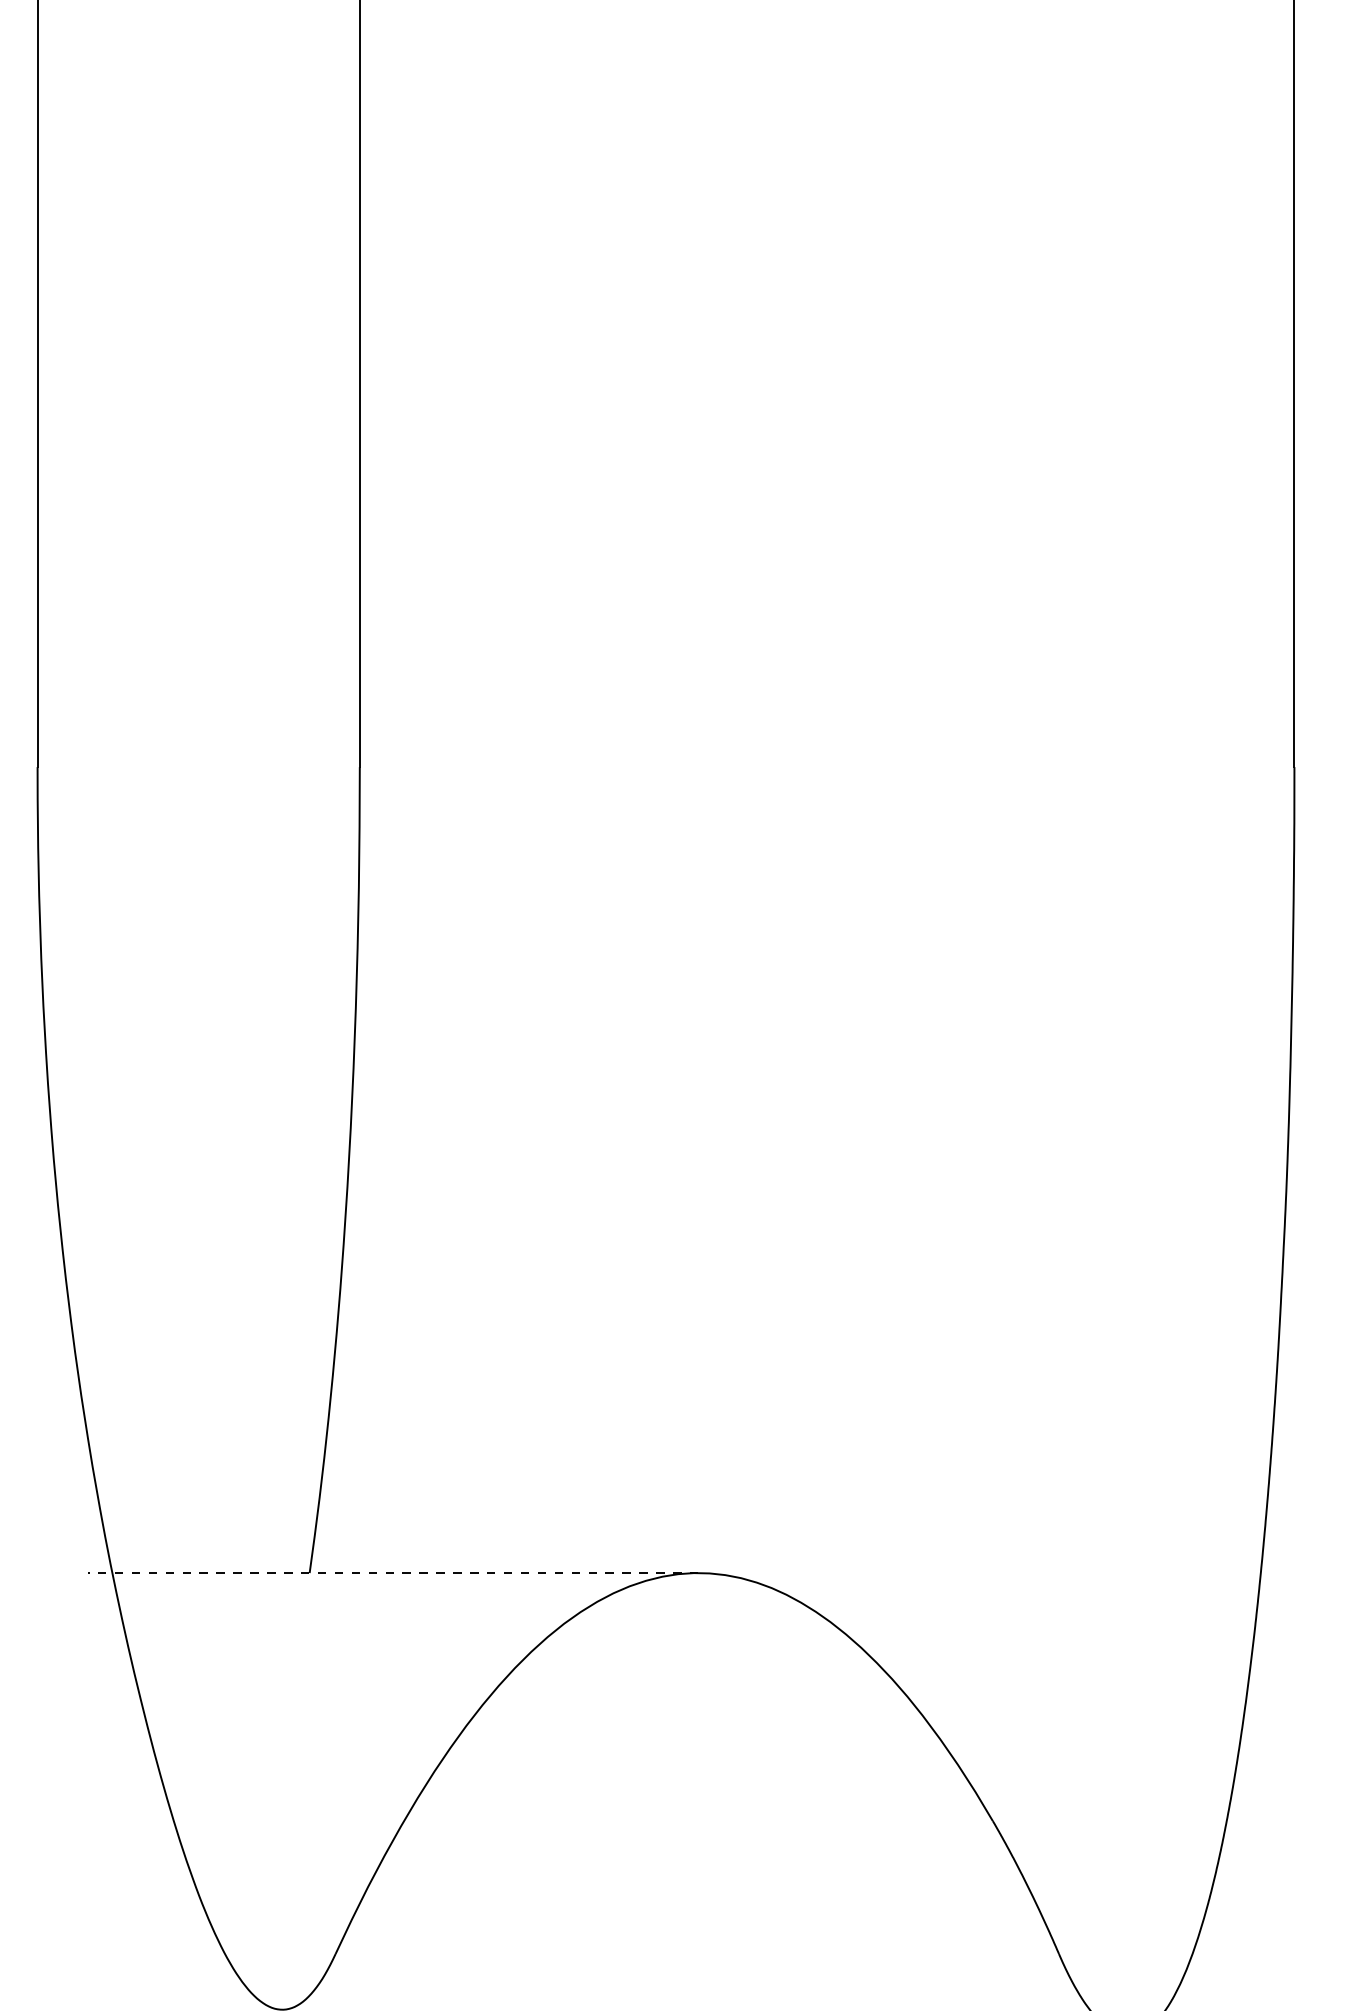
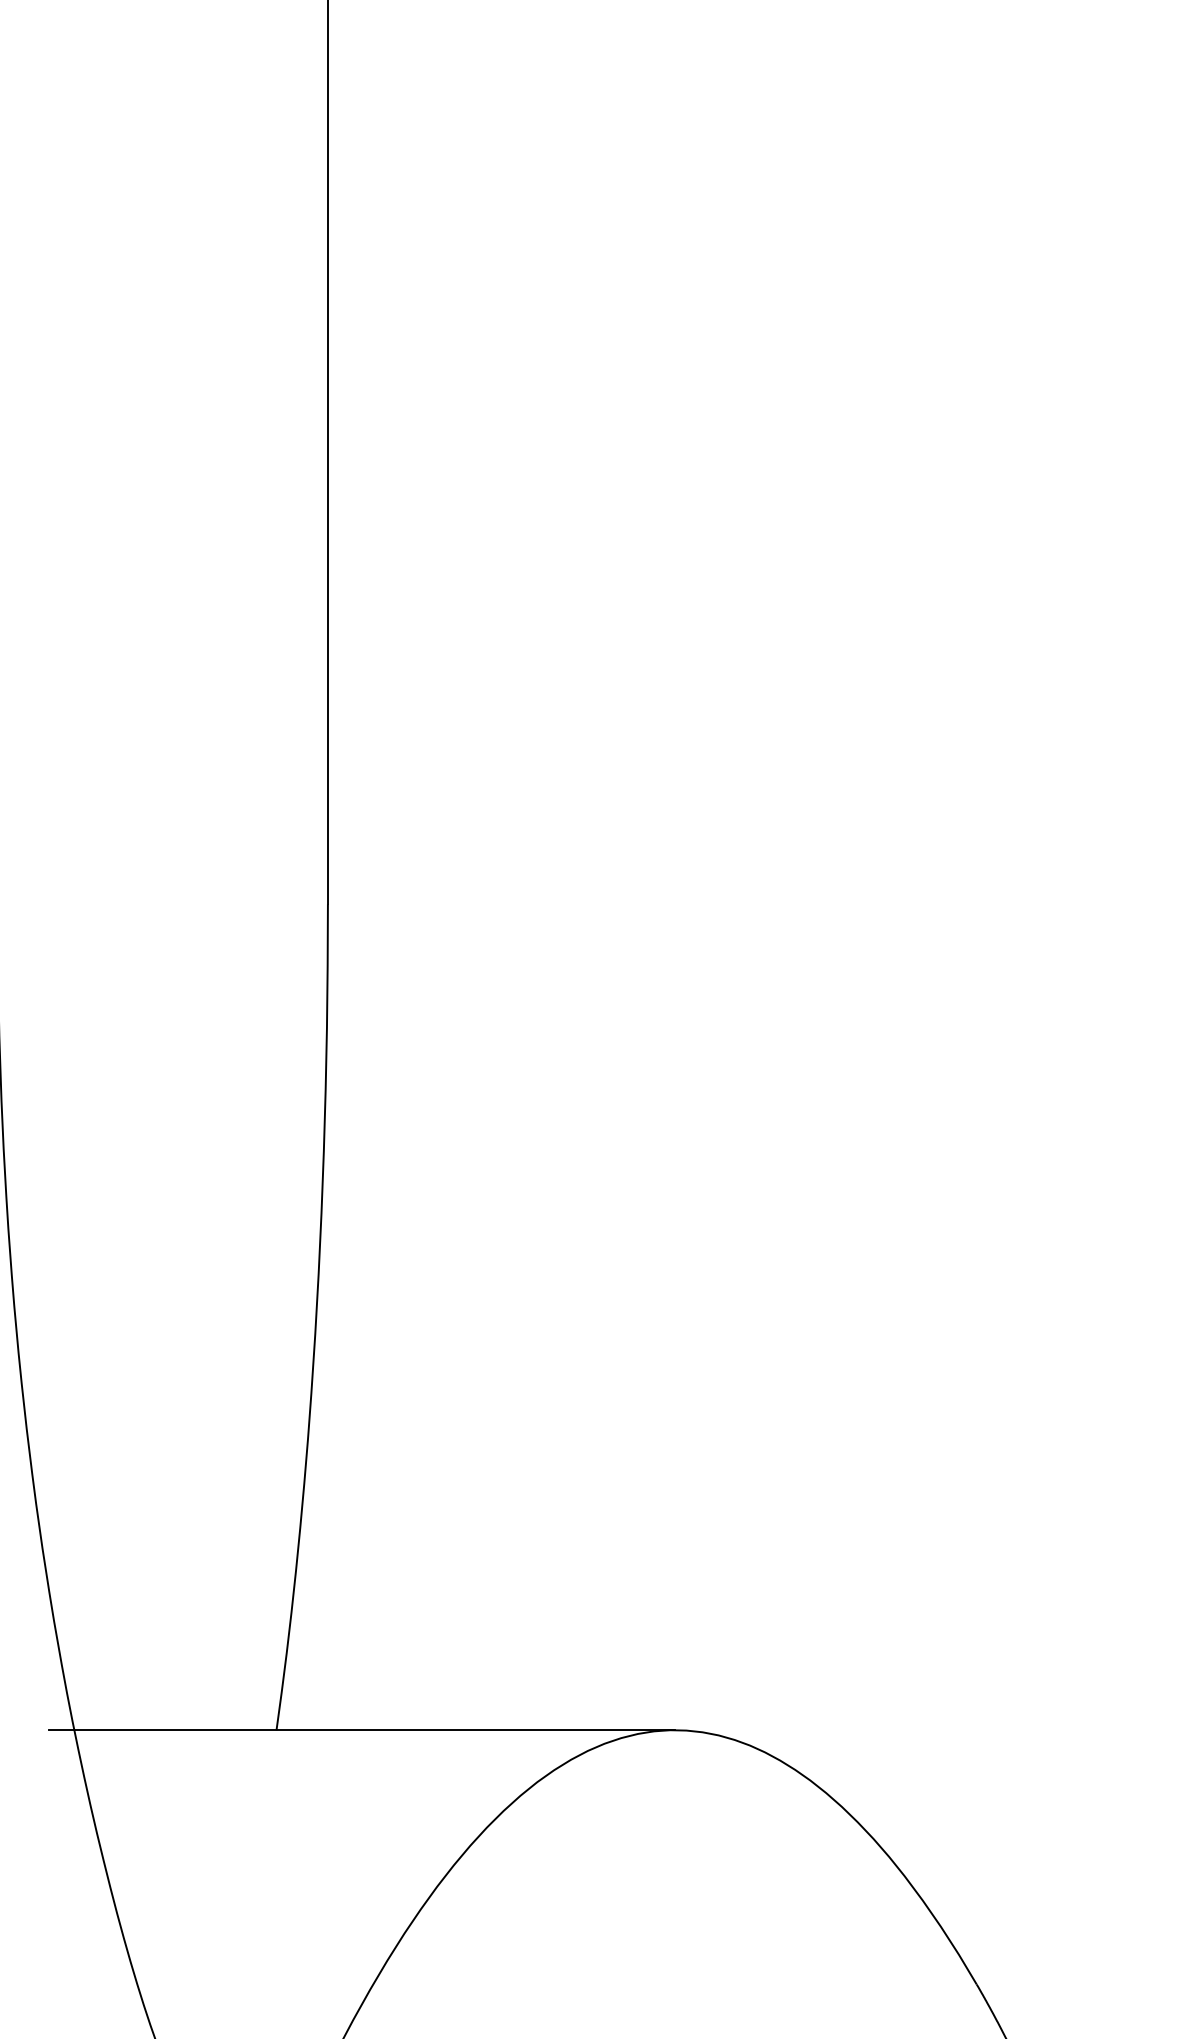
line: (392, 1573) -> (361, 1730), dashed -> solid

